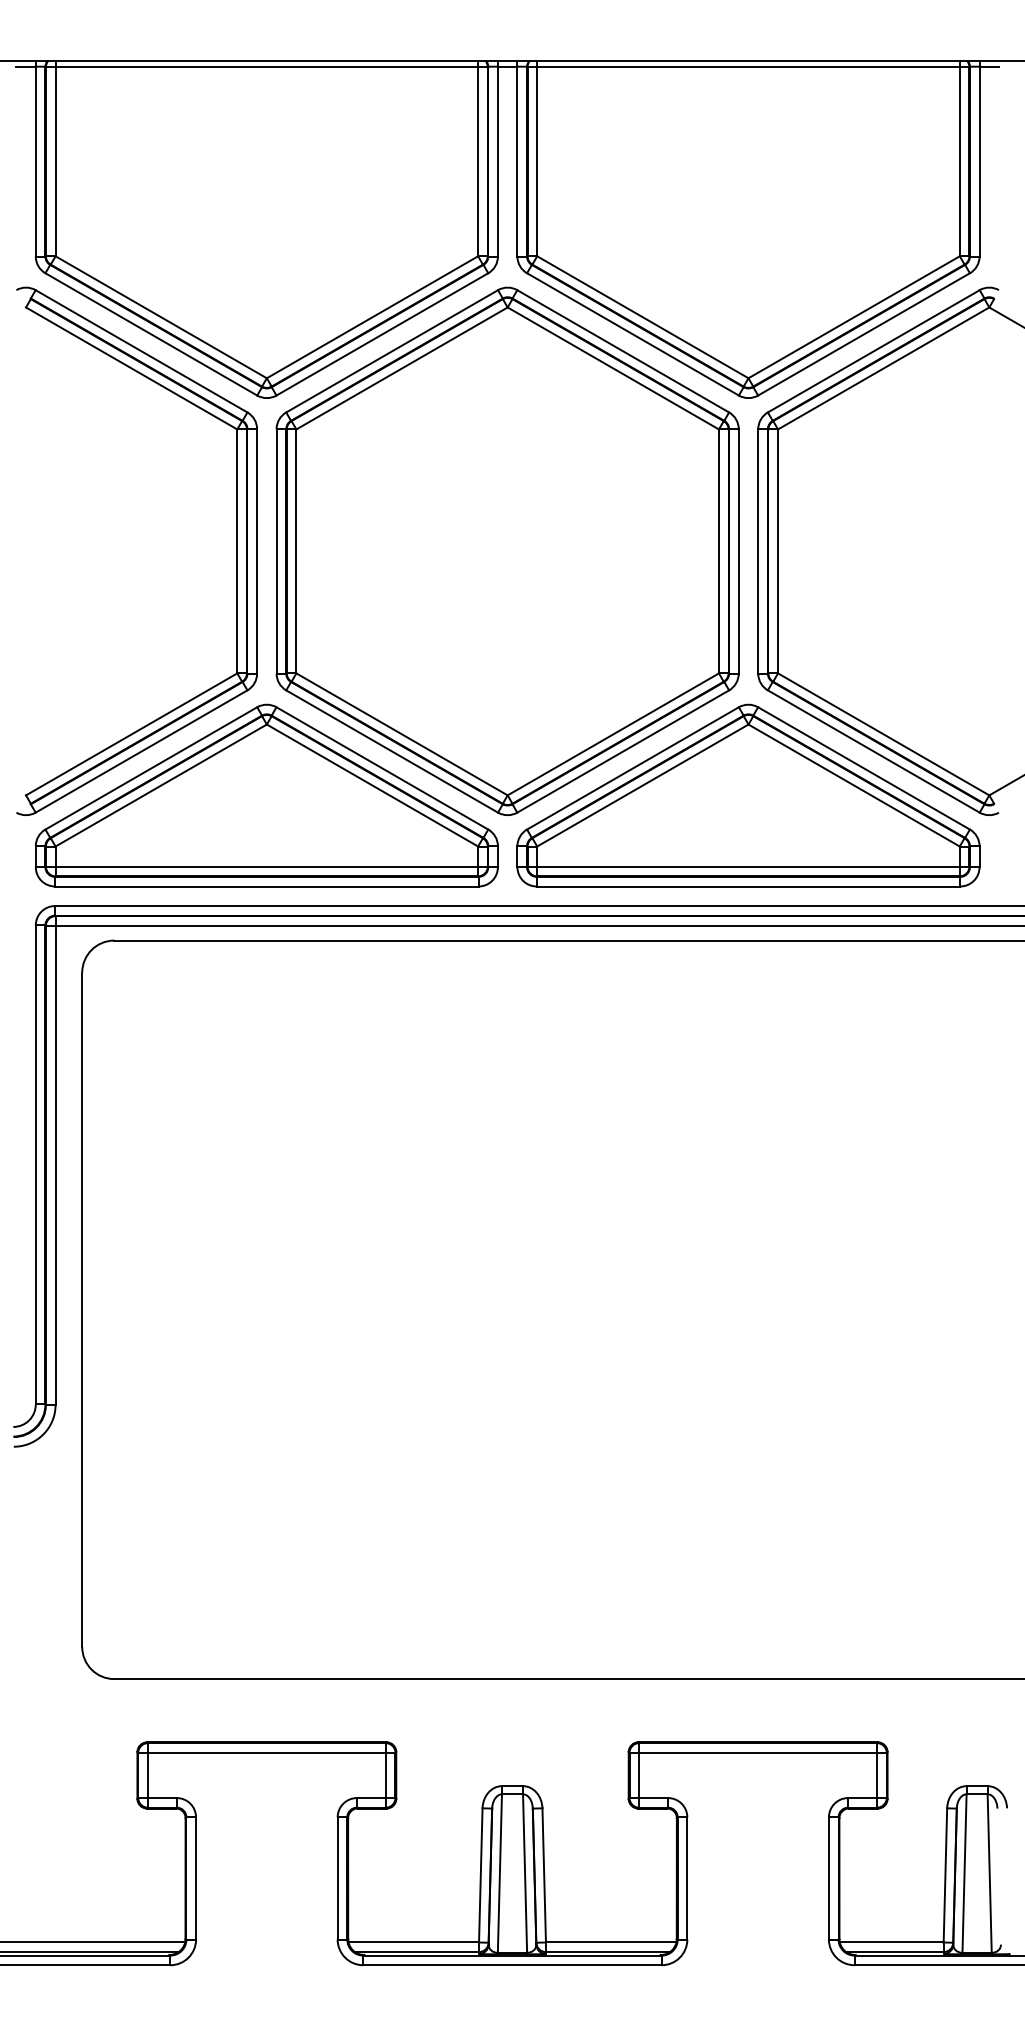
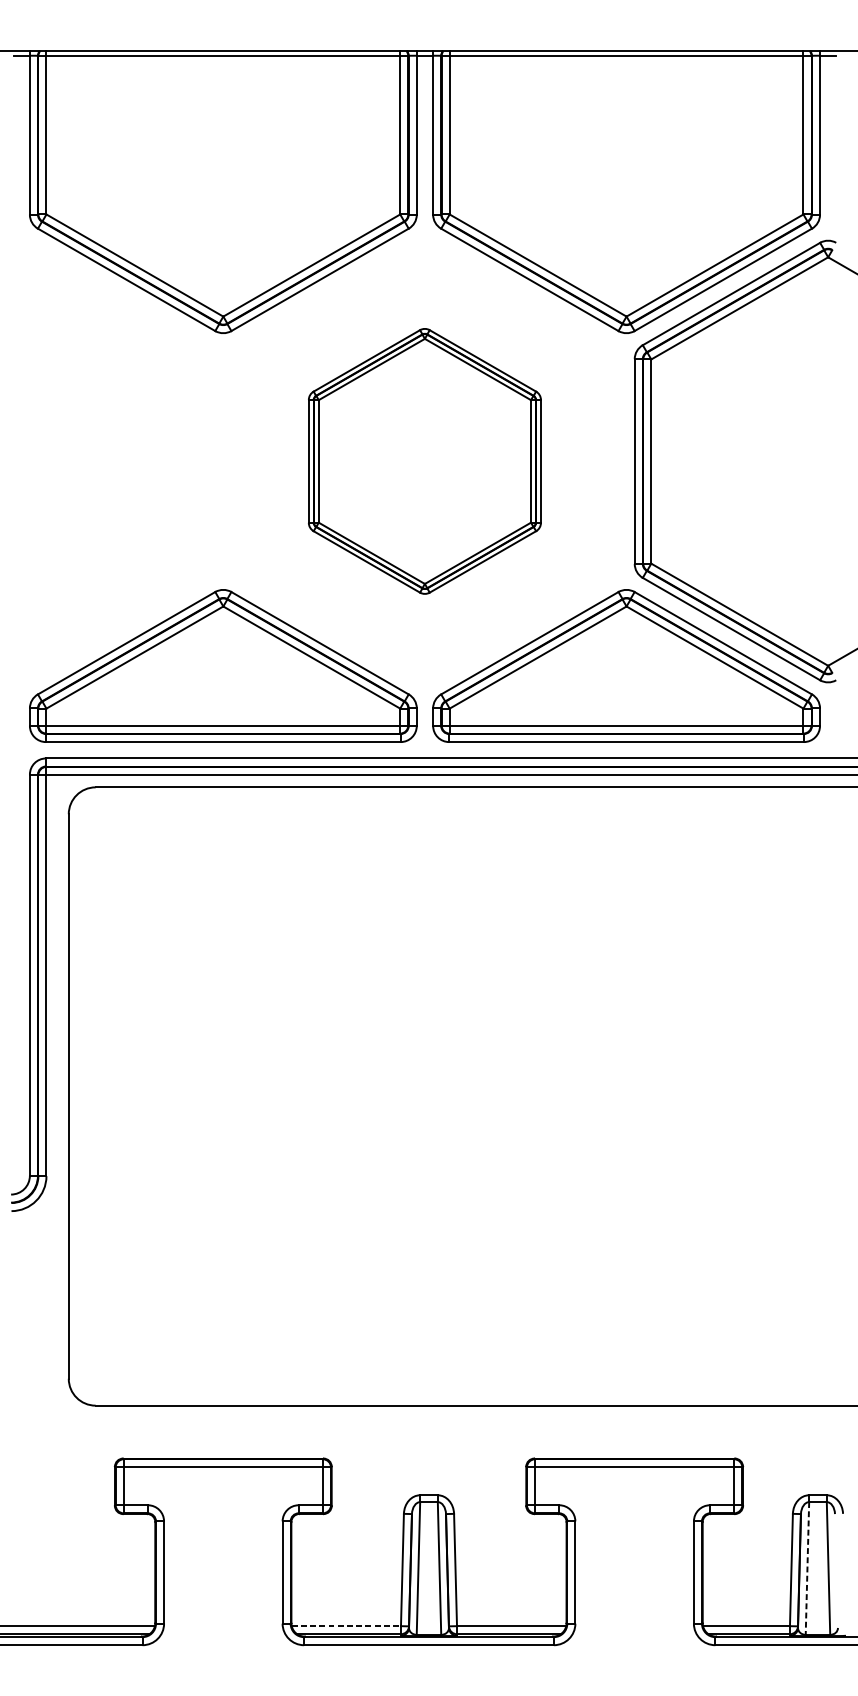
part: (236, 550) -> (197, 460), removed
part: (507, 550) -> (424, 460), size x0.6
line: (964, 1874) -> (807, 1569), solid -> dashed
line: (414, 1942) -> (346, 1626), solid -> dashed

